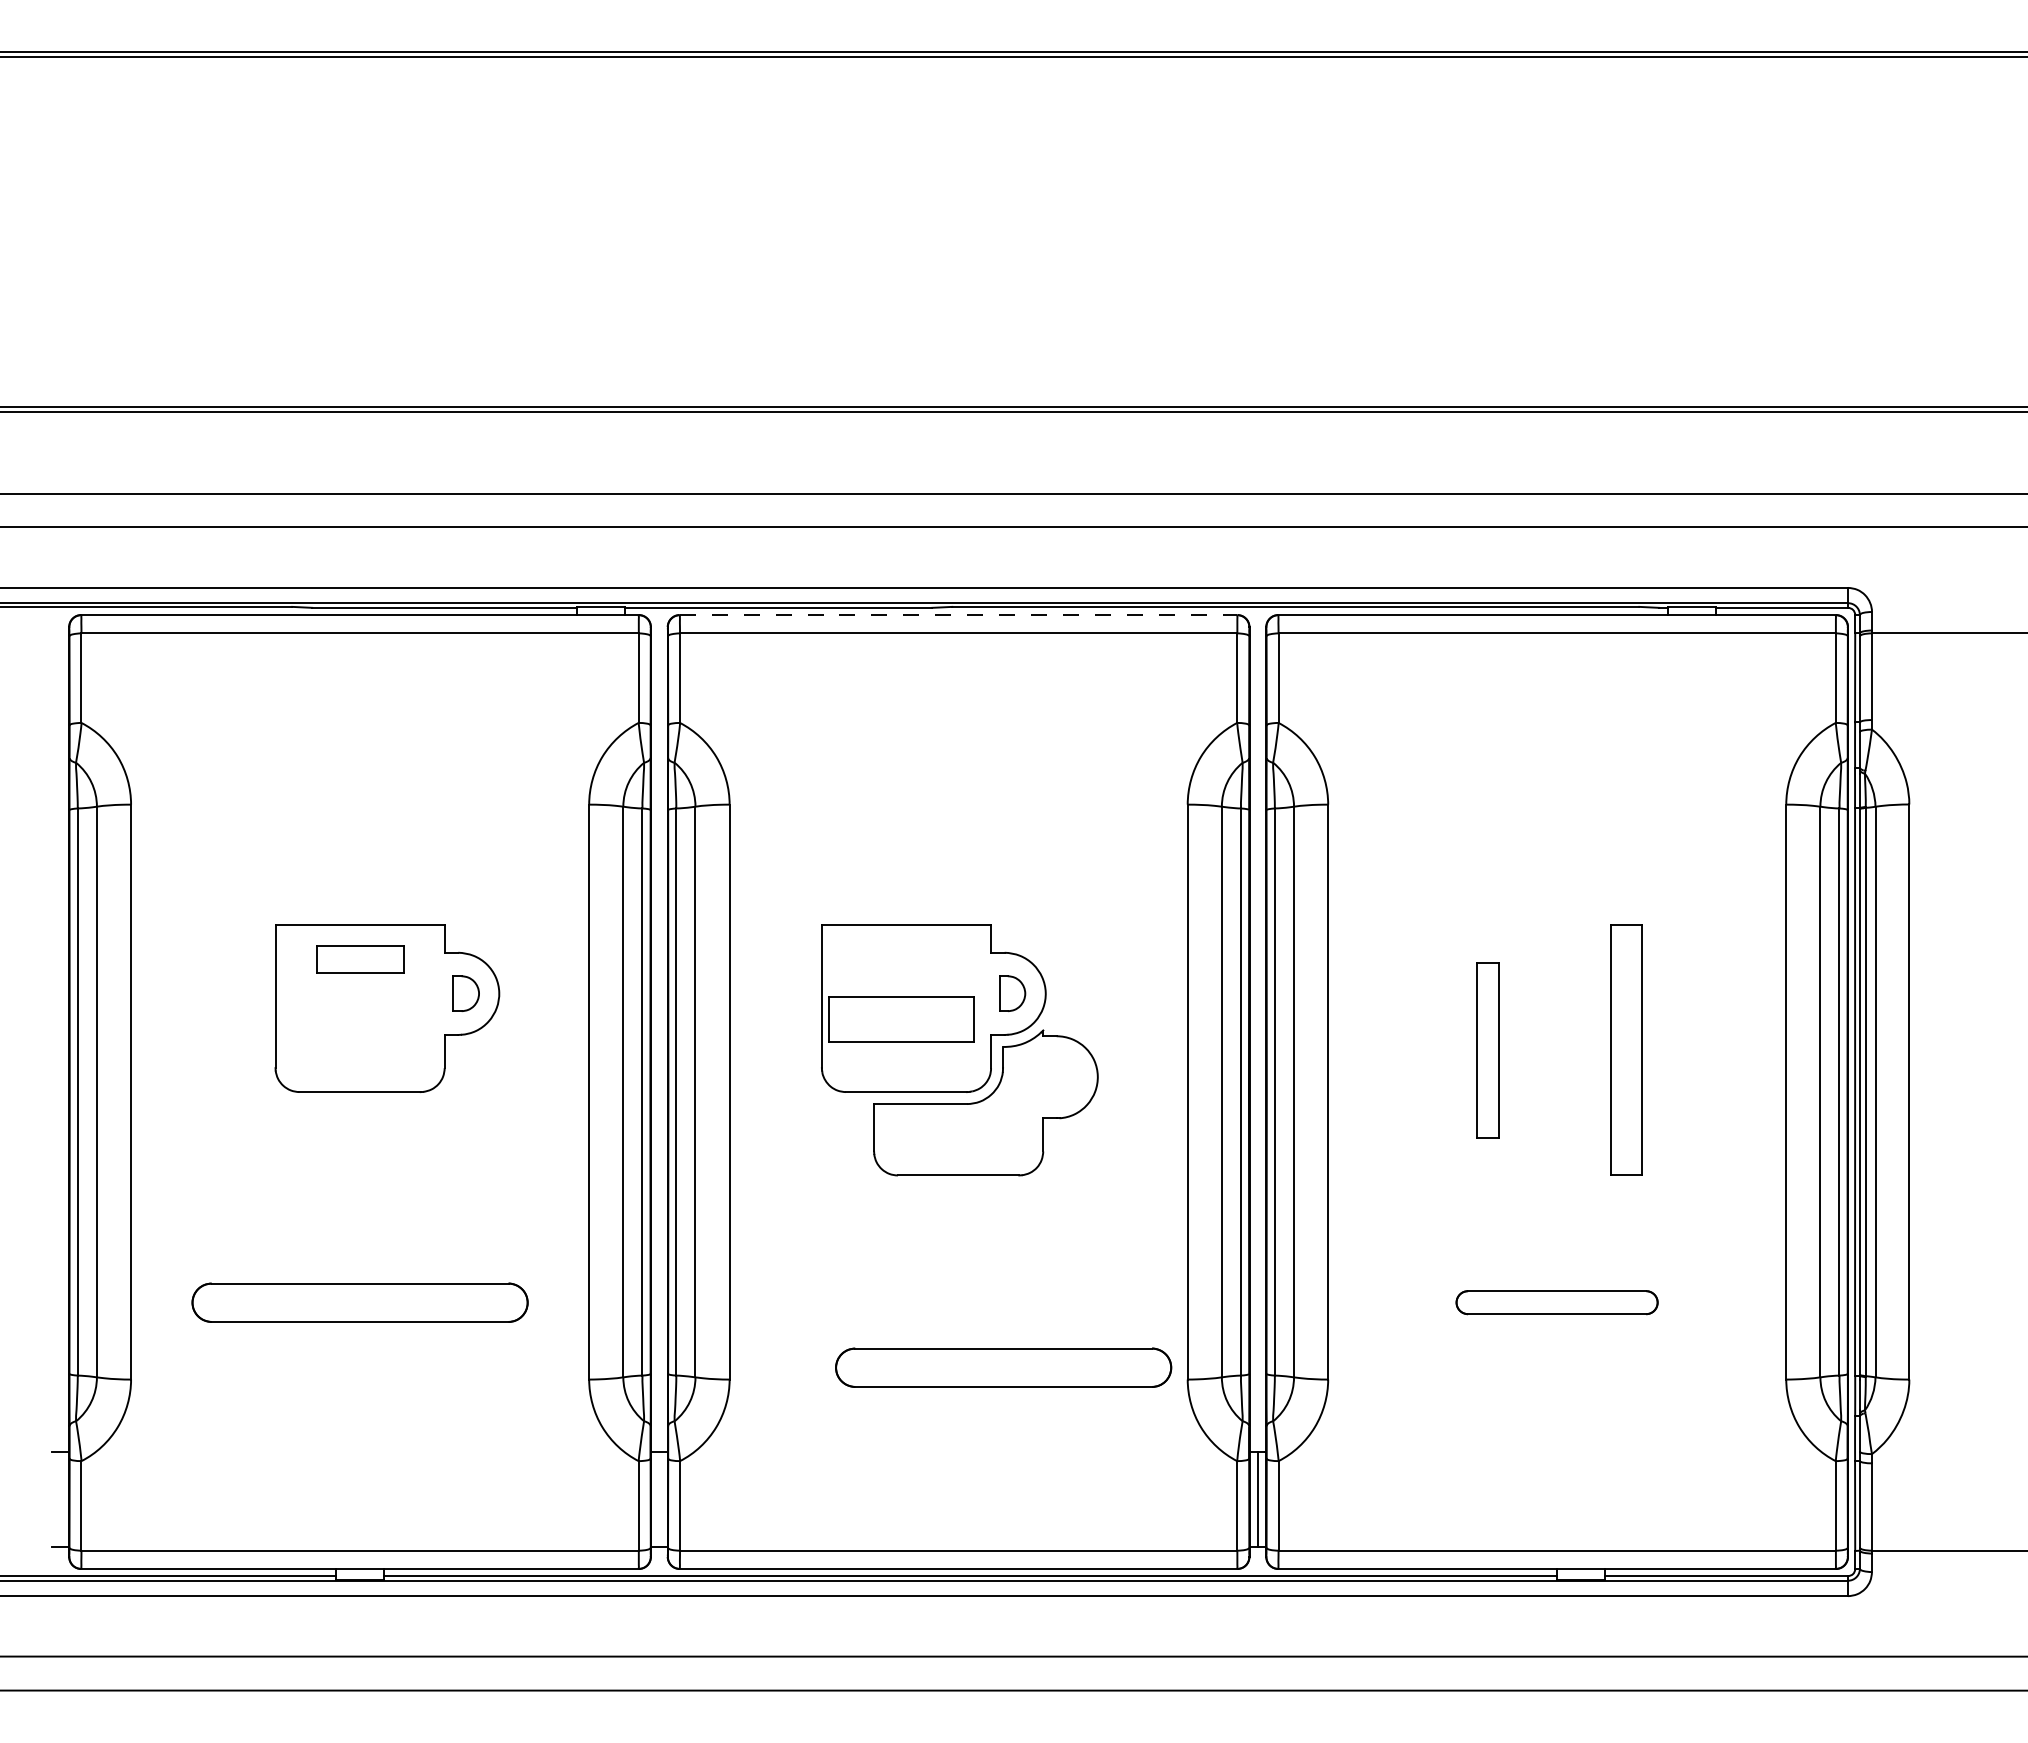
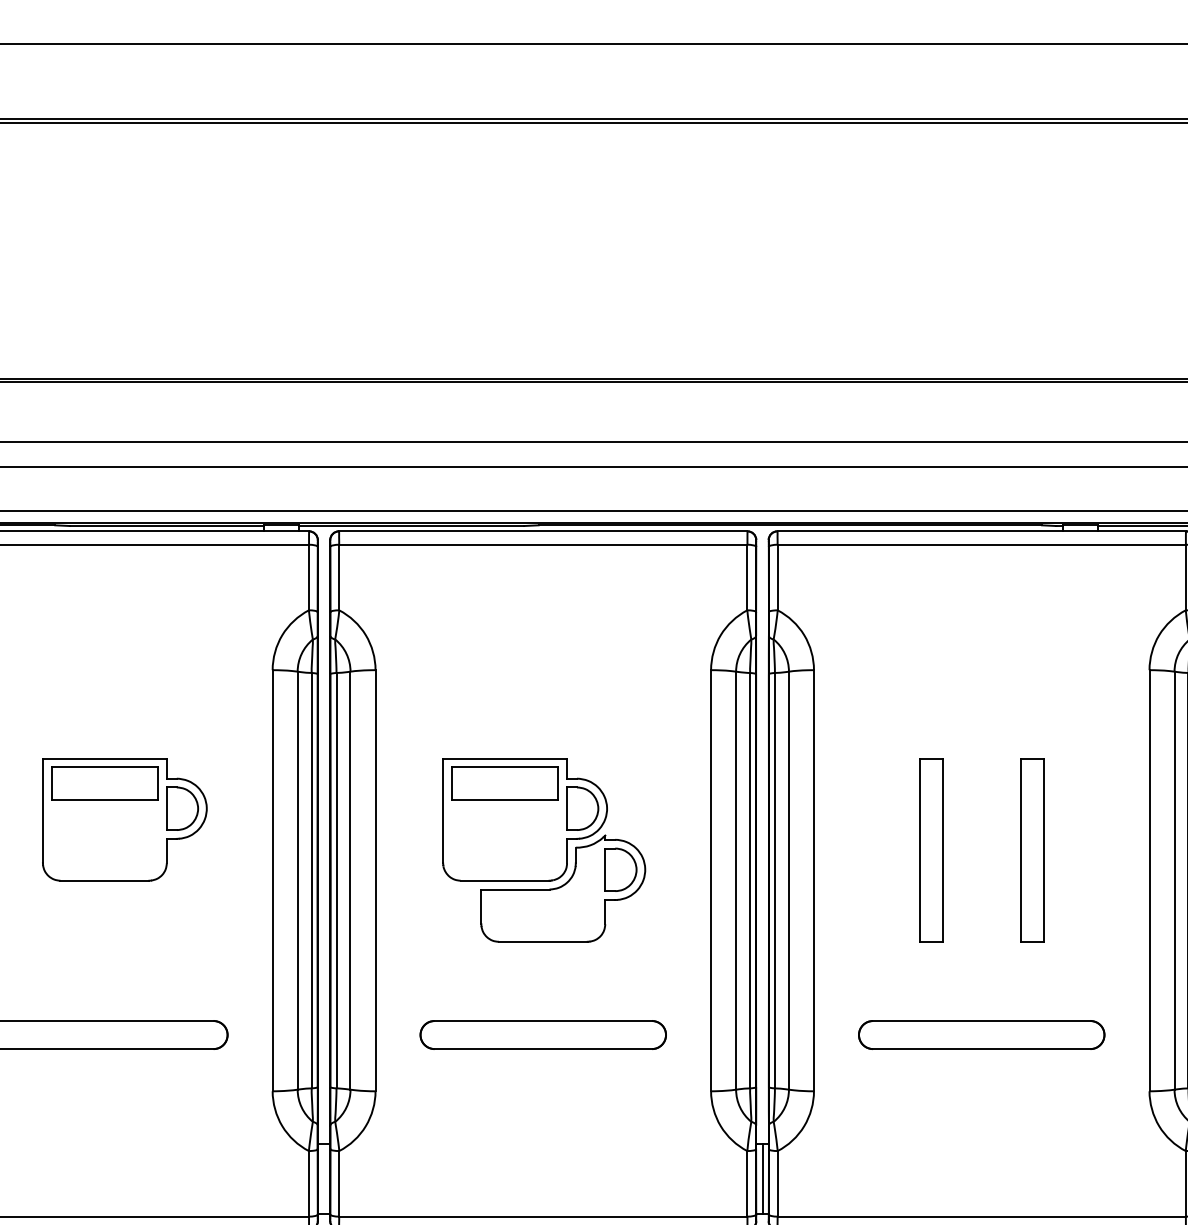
line: (958, 615) -> (543, 531), dashed -> solid
part: (360, 959) -> (105, 783), size x1.67
part: (466, 993) -> (182, 808), size x1.67
part: (1012, 993) -> (582, 808), size x1.67
part: (901, 1019) -> (505, 783), moved
part: (1488, 1049) -> (931, 849), size x1.43
part: (1064, 1077) -> (620, 870), added
part: (1556, 1302) -> (981, 1034), size x1.67
part: (1003, 1367) -> (543, 1034), moved

